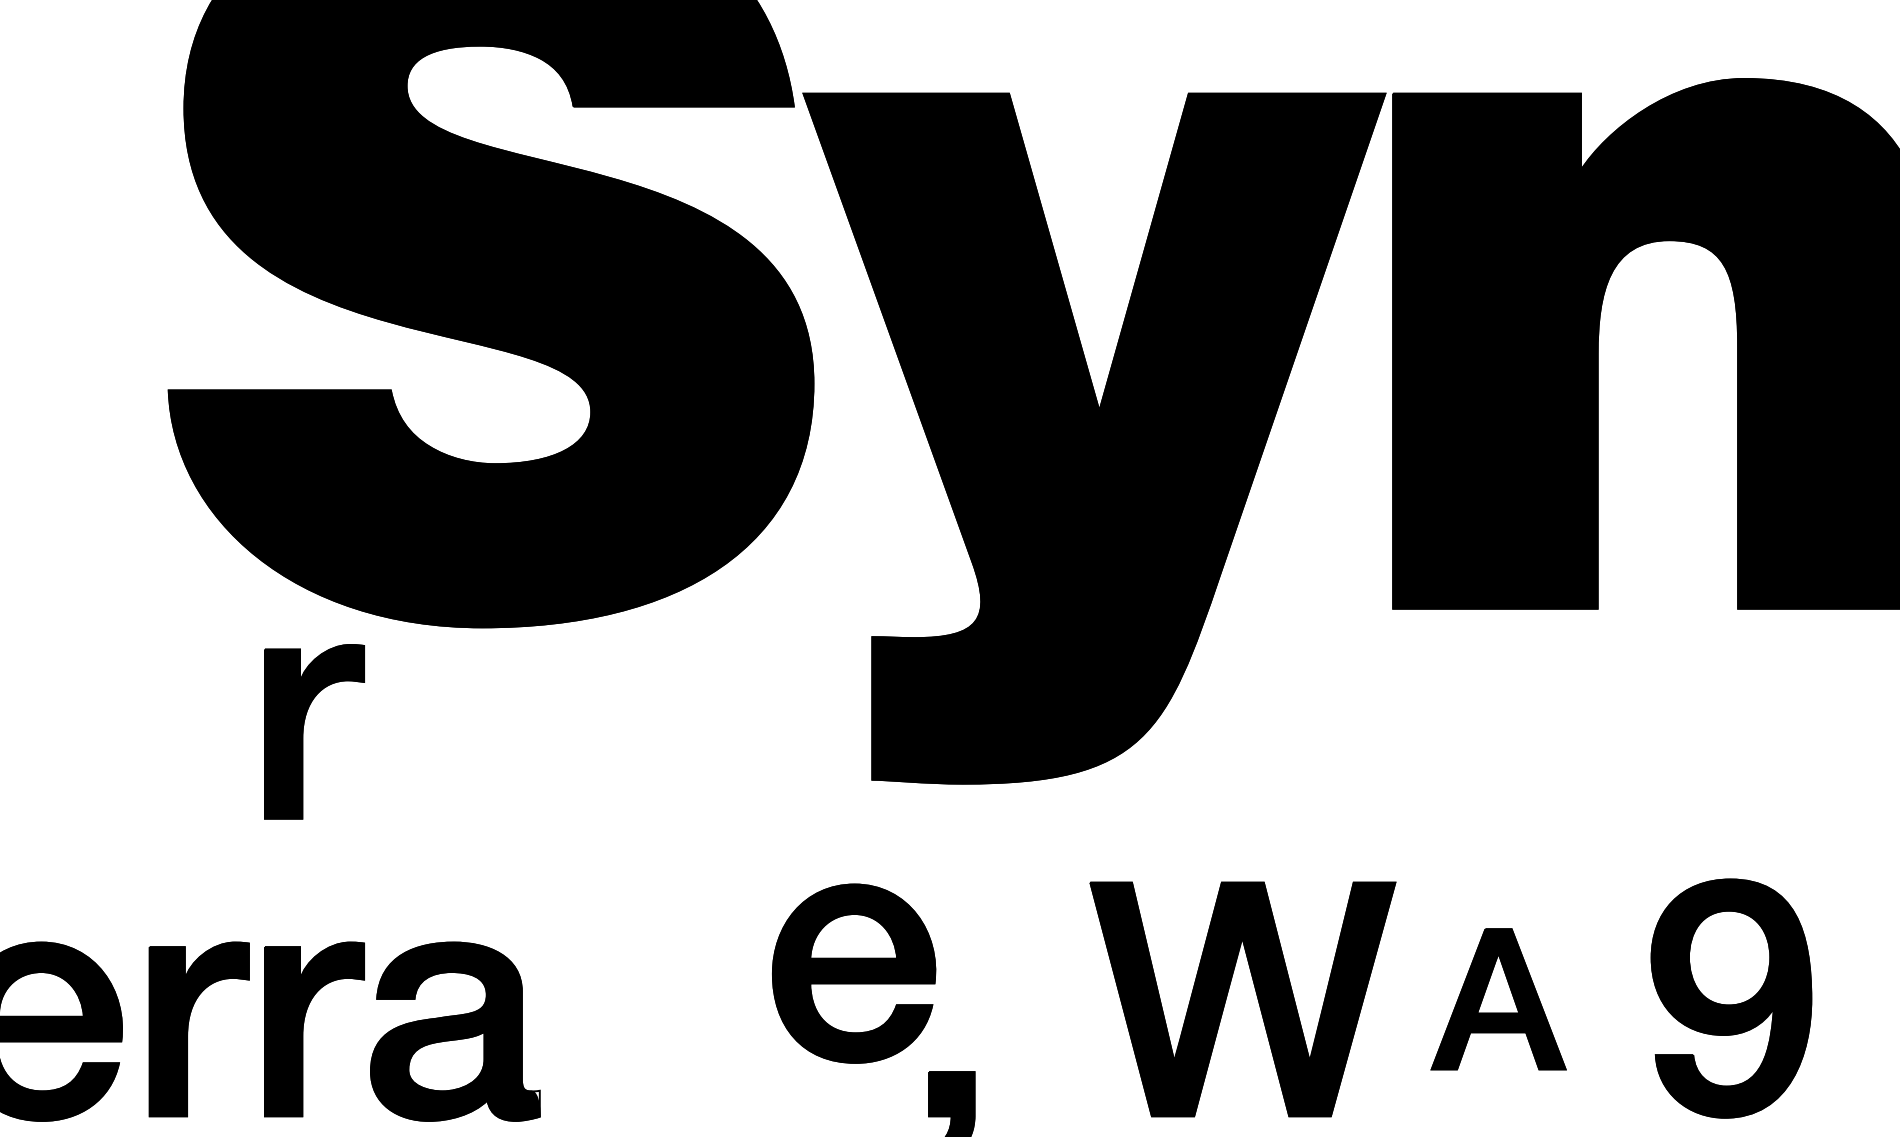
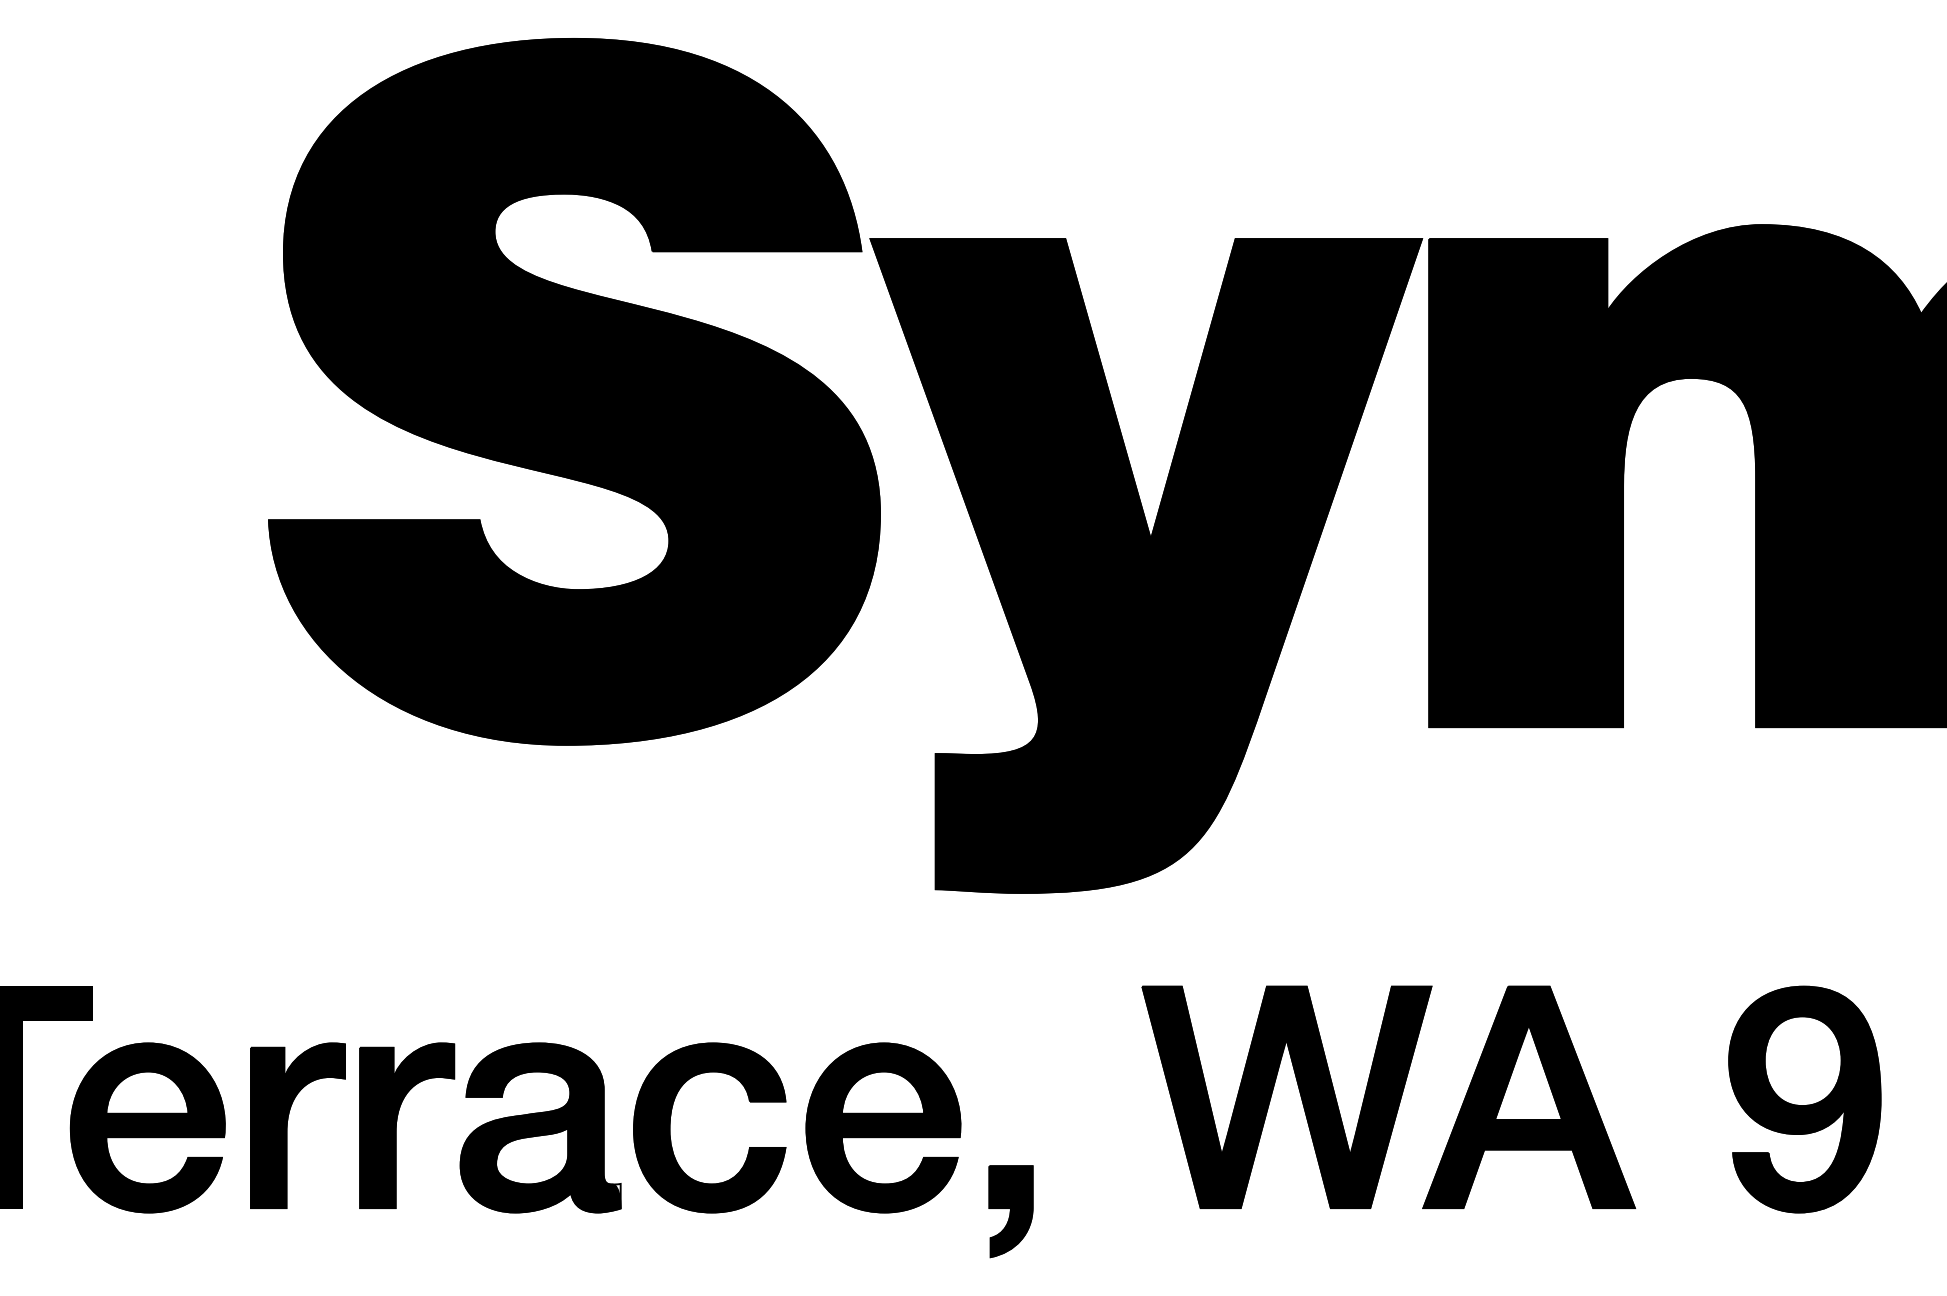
part: (304, 727) -> (397, 839), removed
part: (854, 973) -> (883, 1127), moved
part: (1498, 998) -> (1529, 1096), size x1.67
part: (1731, 998) -> (1804, 1099), moved
part: (592, 1031) -> (670, 1127), added

